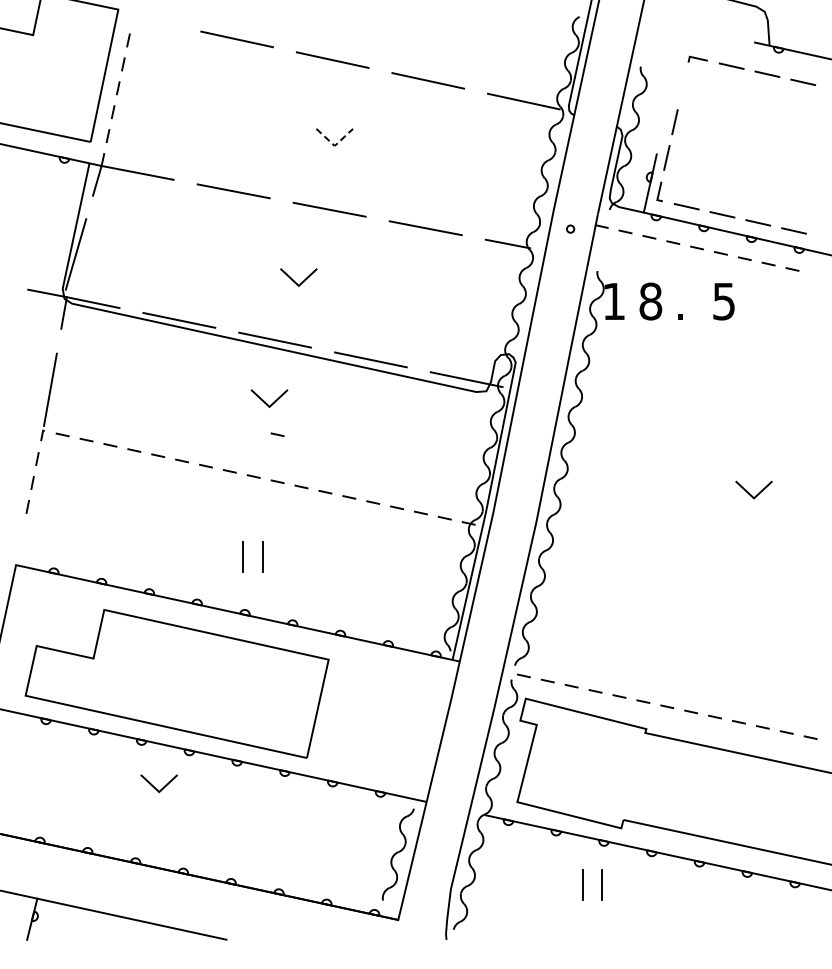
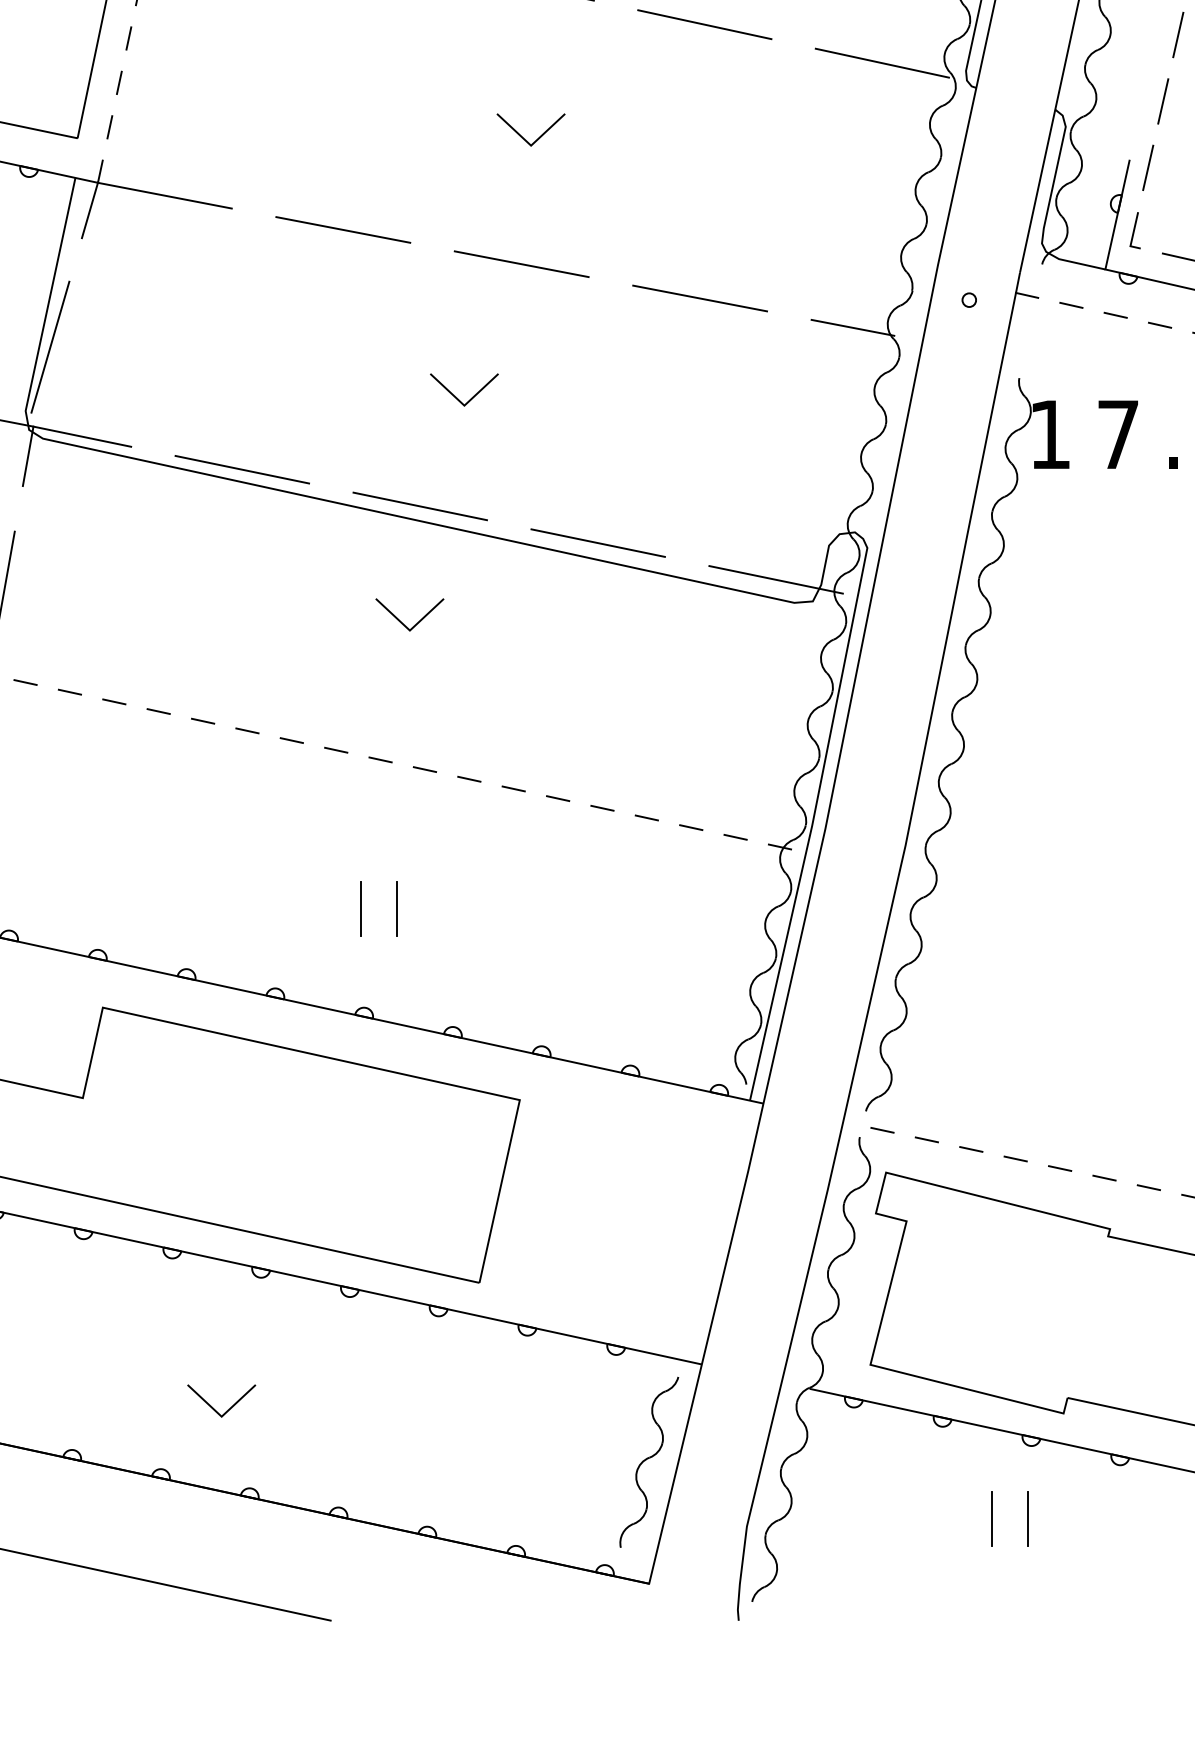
line: (682, 86) -> (1177, 35), added
line: (334, 145) -> (530, 144), dashed -> solid
text: (650, 301) -> (1117, 434), 8 -> 7
line: (277, 434) -> (424, 681), removed
line: (154, 786) -> (212, 1406), moved

